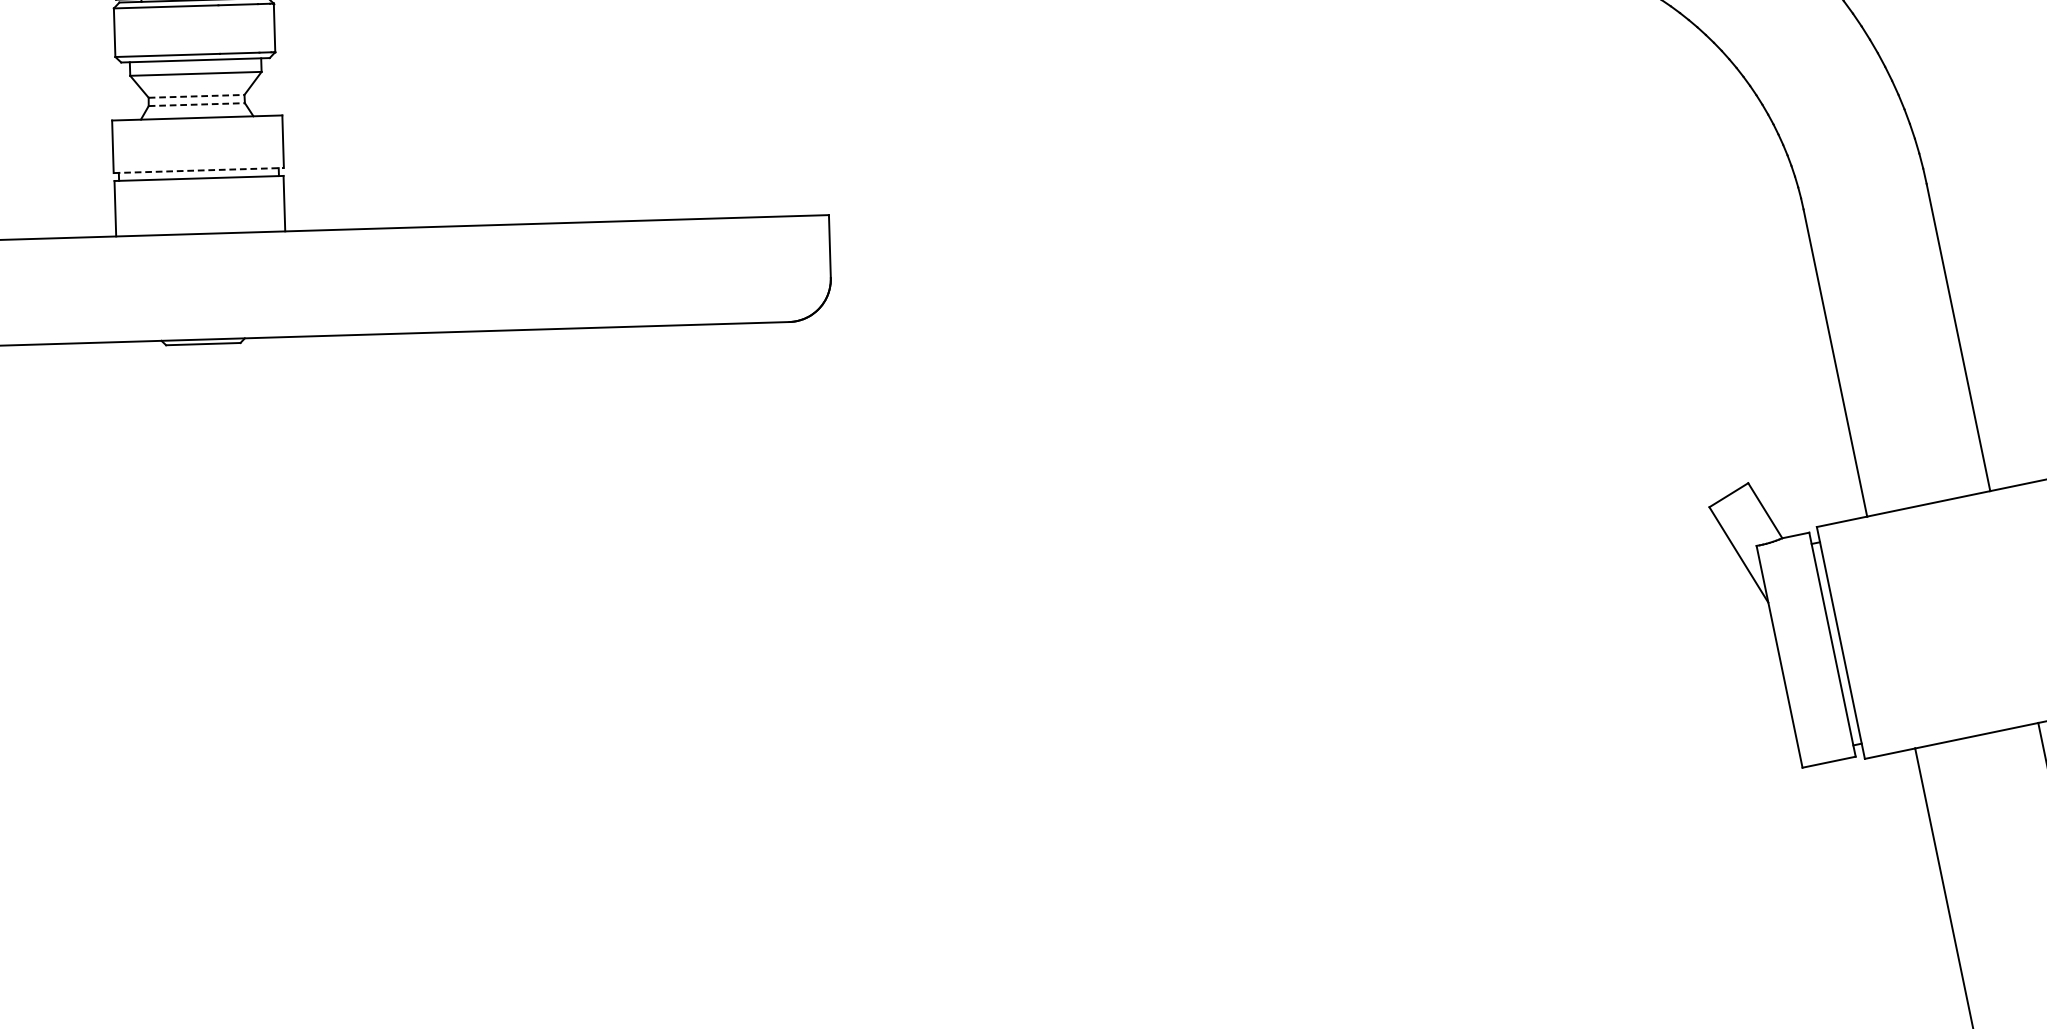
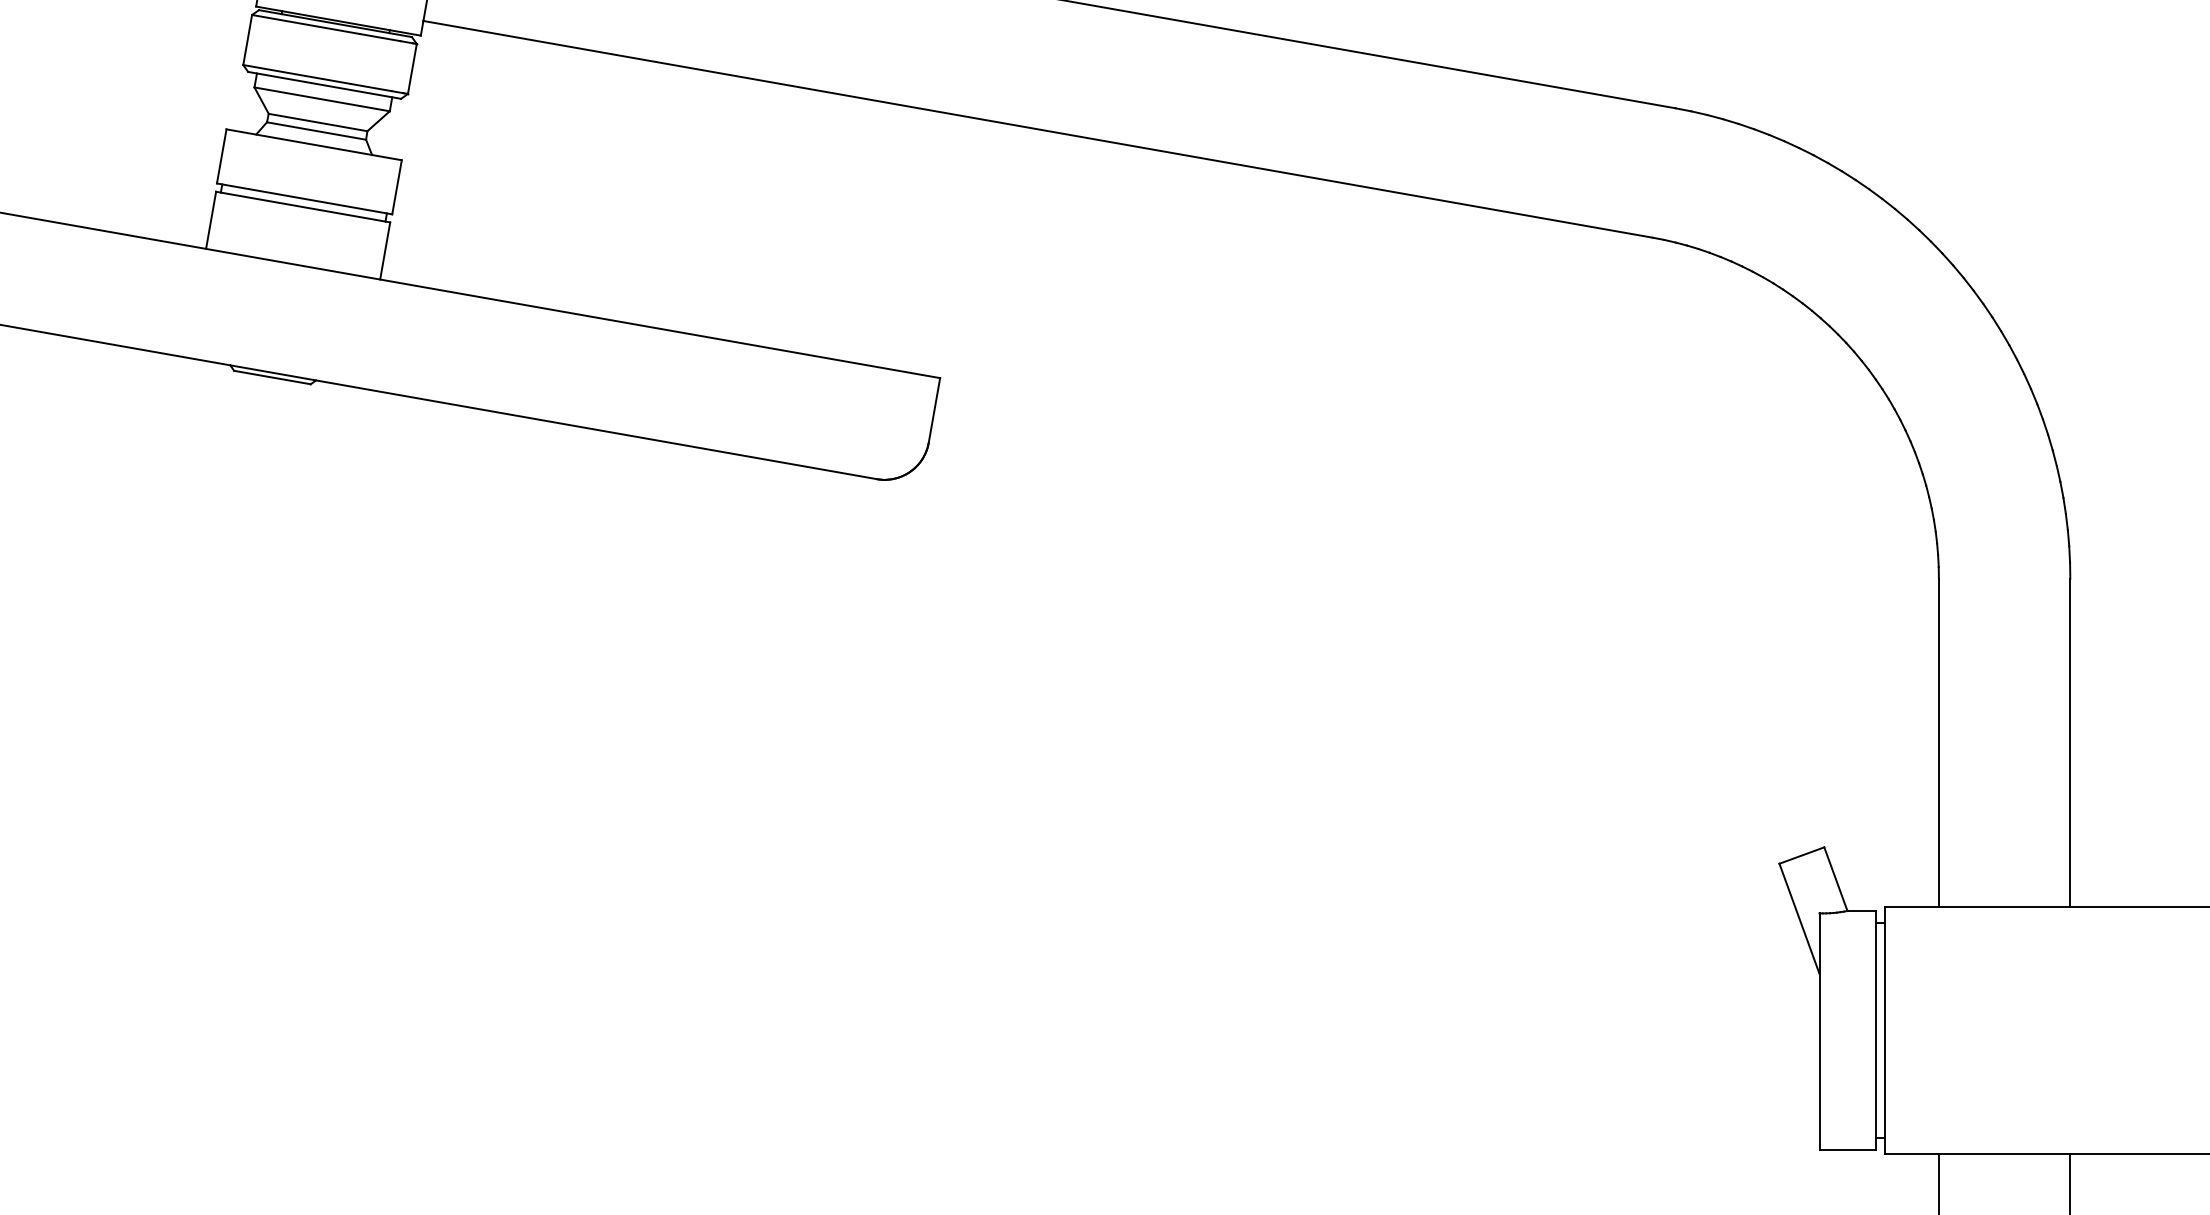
line: (196, 96) -> (318, 122), dashed -> solid
line: (197, 104) -> (317, 131), dashed -> solid
line: (198, 170) -> (304, 198), dashed -> solid

